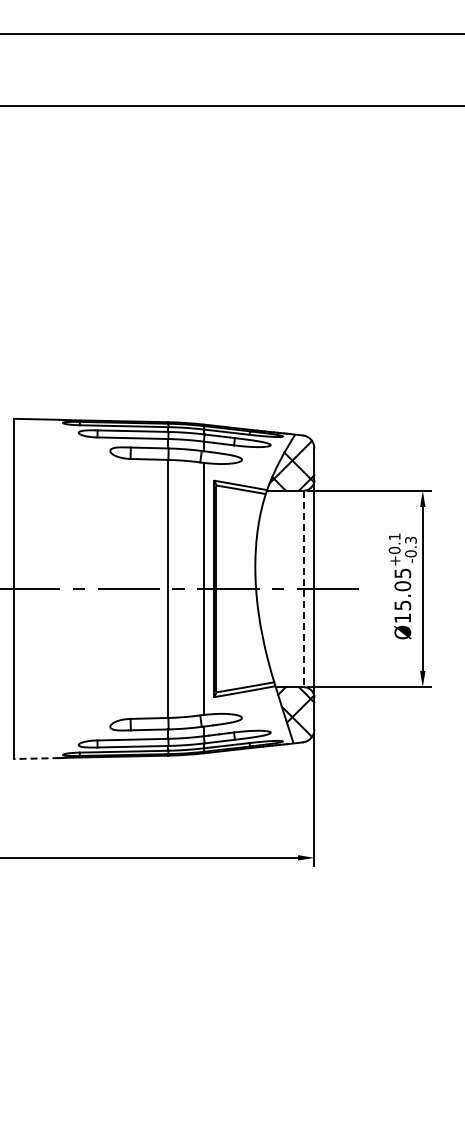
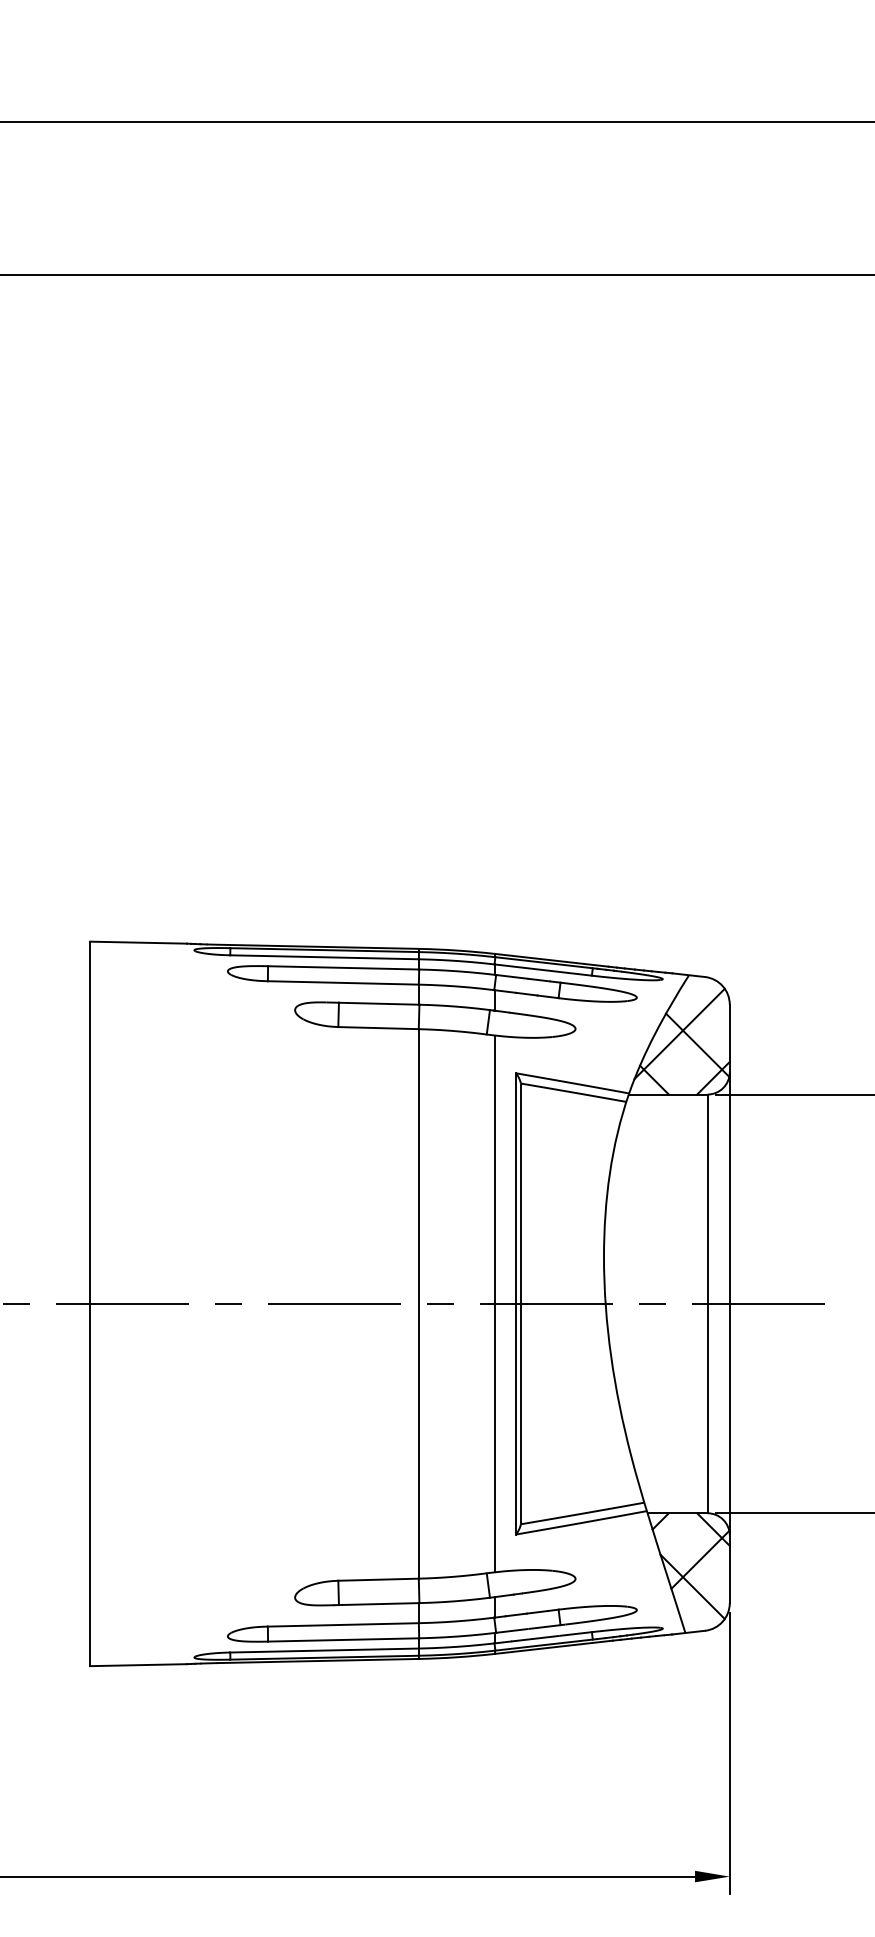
line: (303, 589) -> (706, 1305), dashed -> solid
line: (36, 758) -> (137, 1665), dashed -> solid

